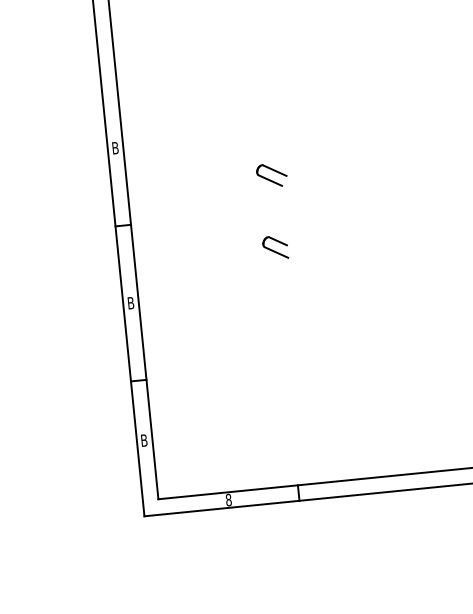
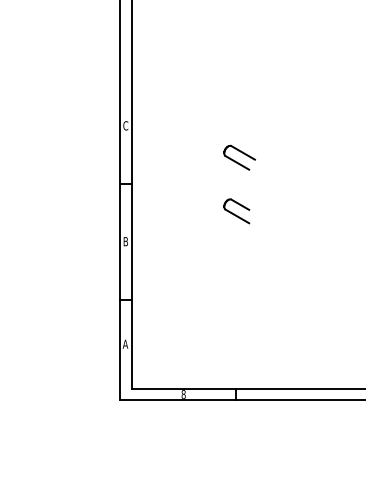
text: (114, 147) -> (125, 125), B -> C
part: (271, 175) -> (239, 157), size x1.43
part: (275, 248) -> (236, 211), size x1.43
text: (144, 439) -> (125, 343), B -> A

